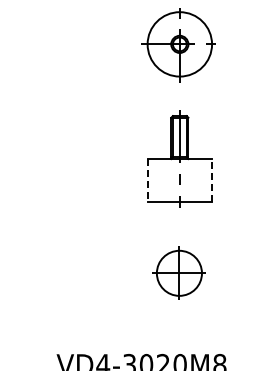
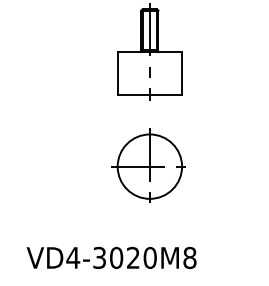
line: (212, 180) -> (182, 73), dashed -> solid
line: (147, 181) -> (117, 74), dashed -> solid
part: (178, 272) -> (148, 165), size x1.43

